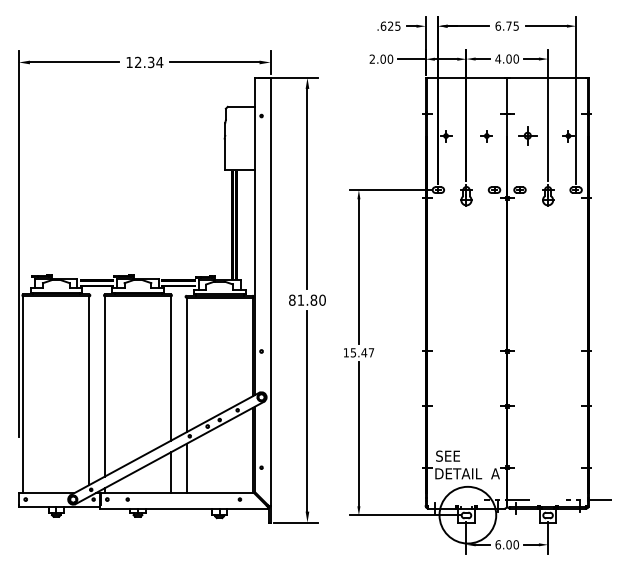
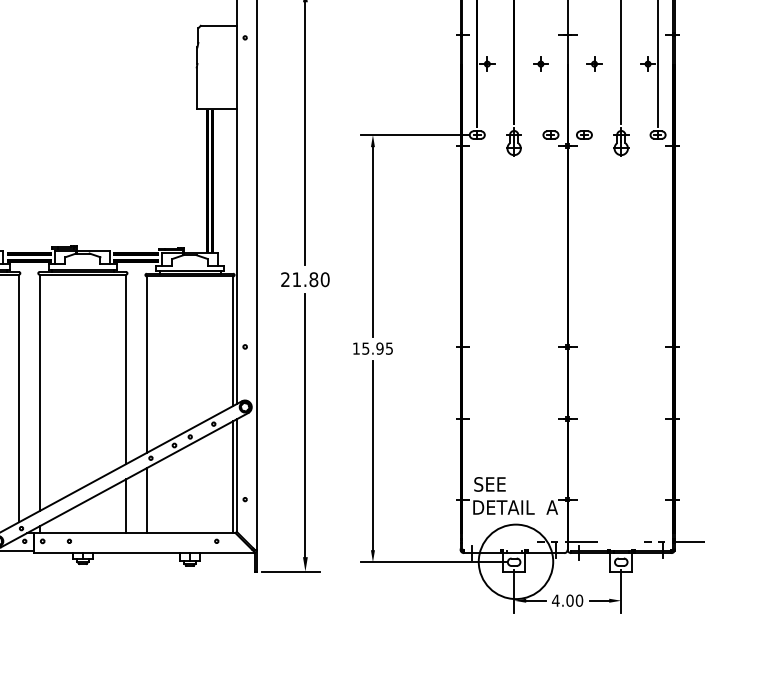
part: (527, 136) -> (594, 64), size x0.62
text: (292, 299) -> (285, 278), 81.80 -> 21.80
text: (367, 352) -> (384, 348), 15.47 -> 15.95
text: (497, 544) -> (554, 600), 6.00 -> 4.00

